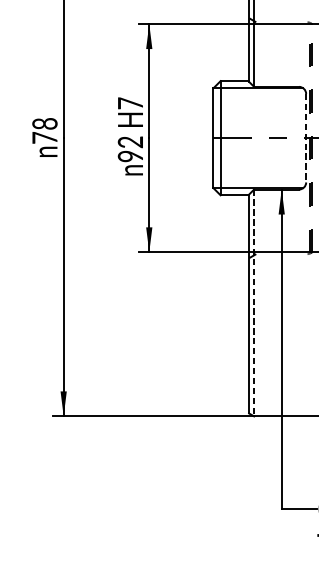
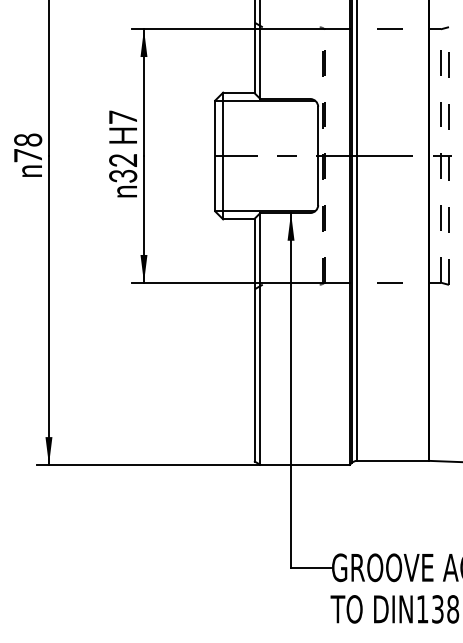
line: (306, 138) -> (318, 156), dashed -> solid
text: (130, 156) -> (123, 176), 92 -> 32
line: (254, 302) -> (260, 338), dashed -> solid

